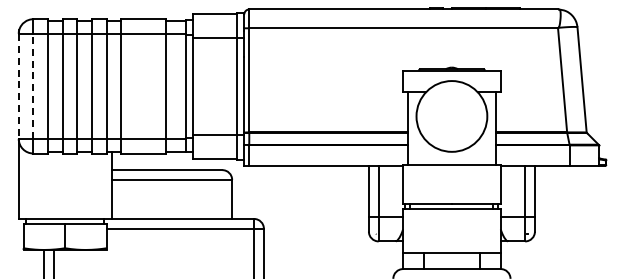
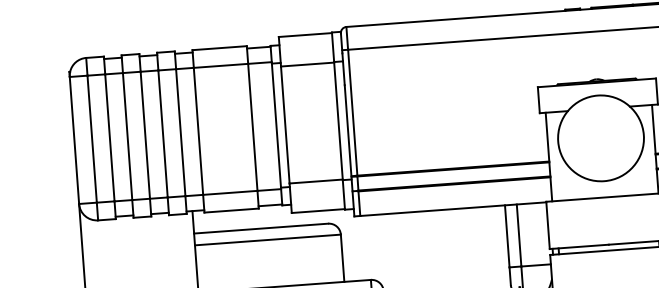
line: (33, 85) -> (92, 138), dashed -> solid
line: (18, 86) -> (74, 140), dashed -> solid

